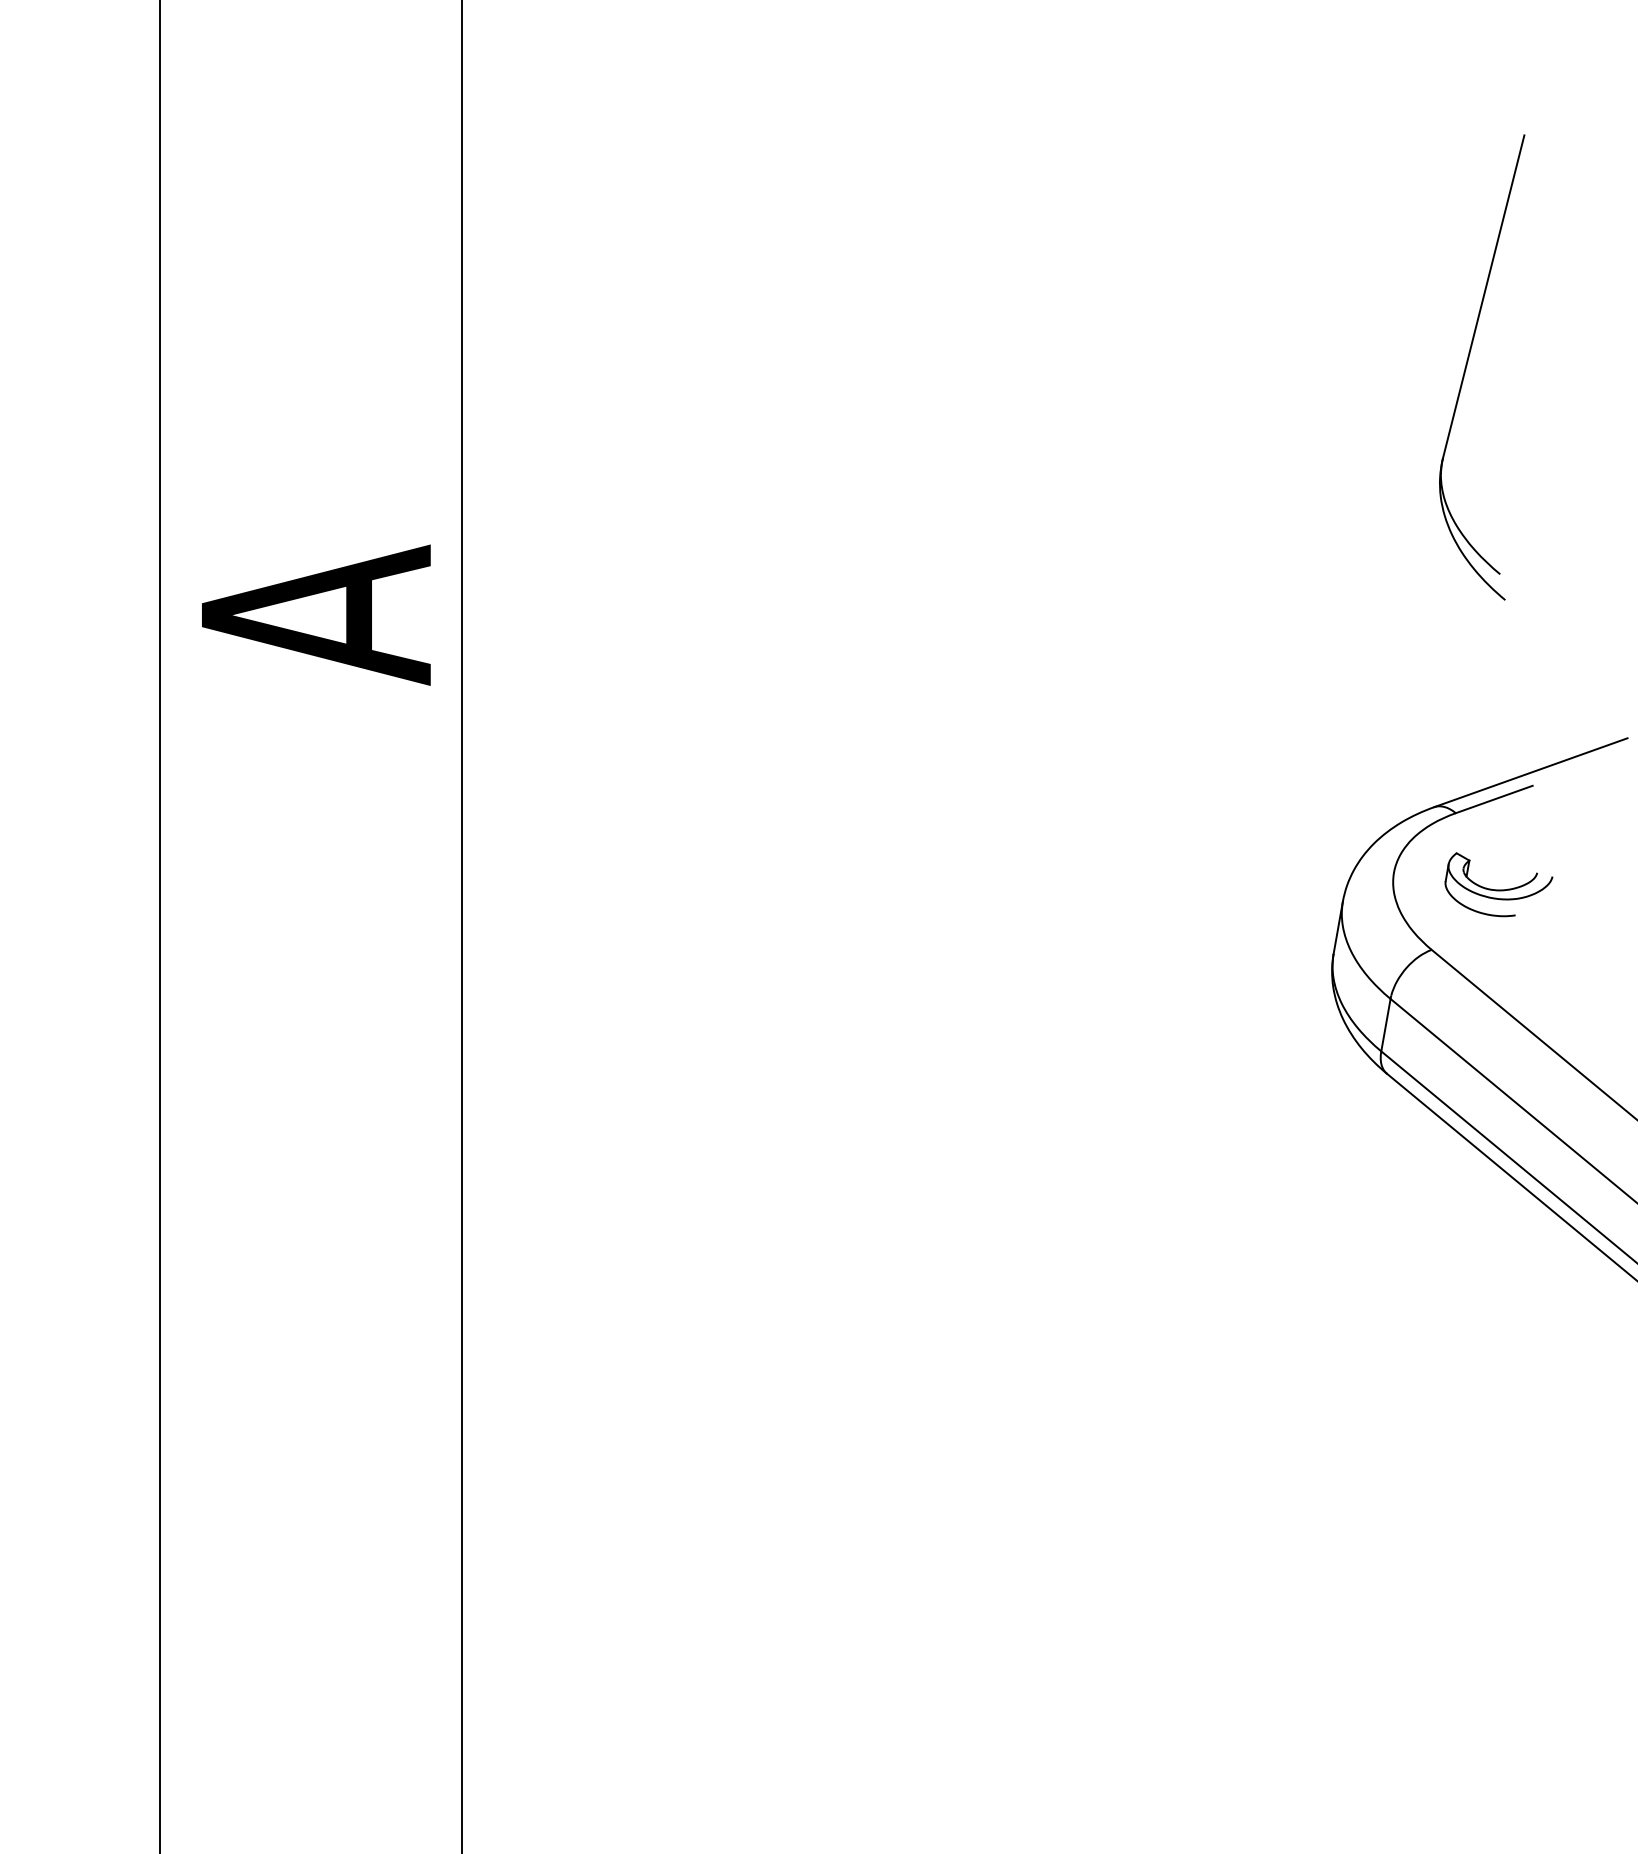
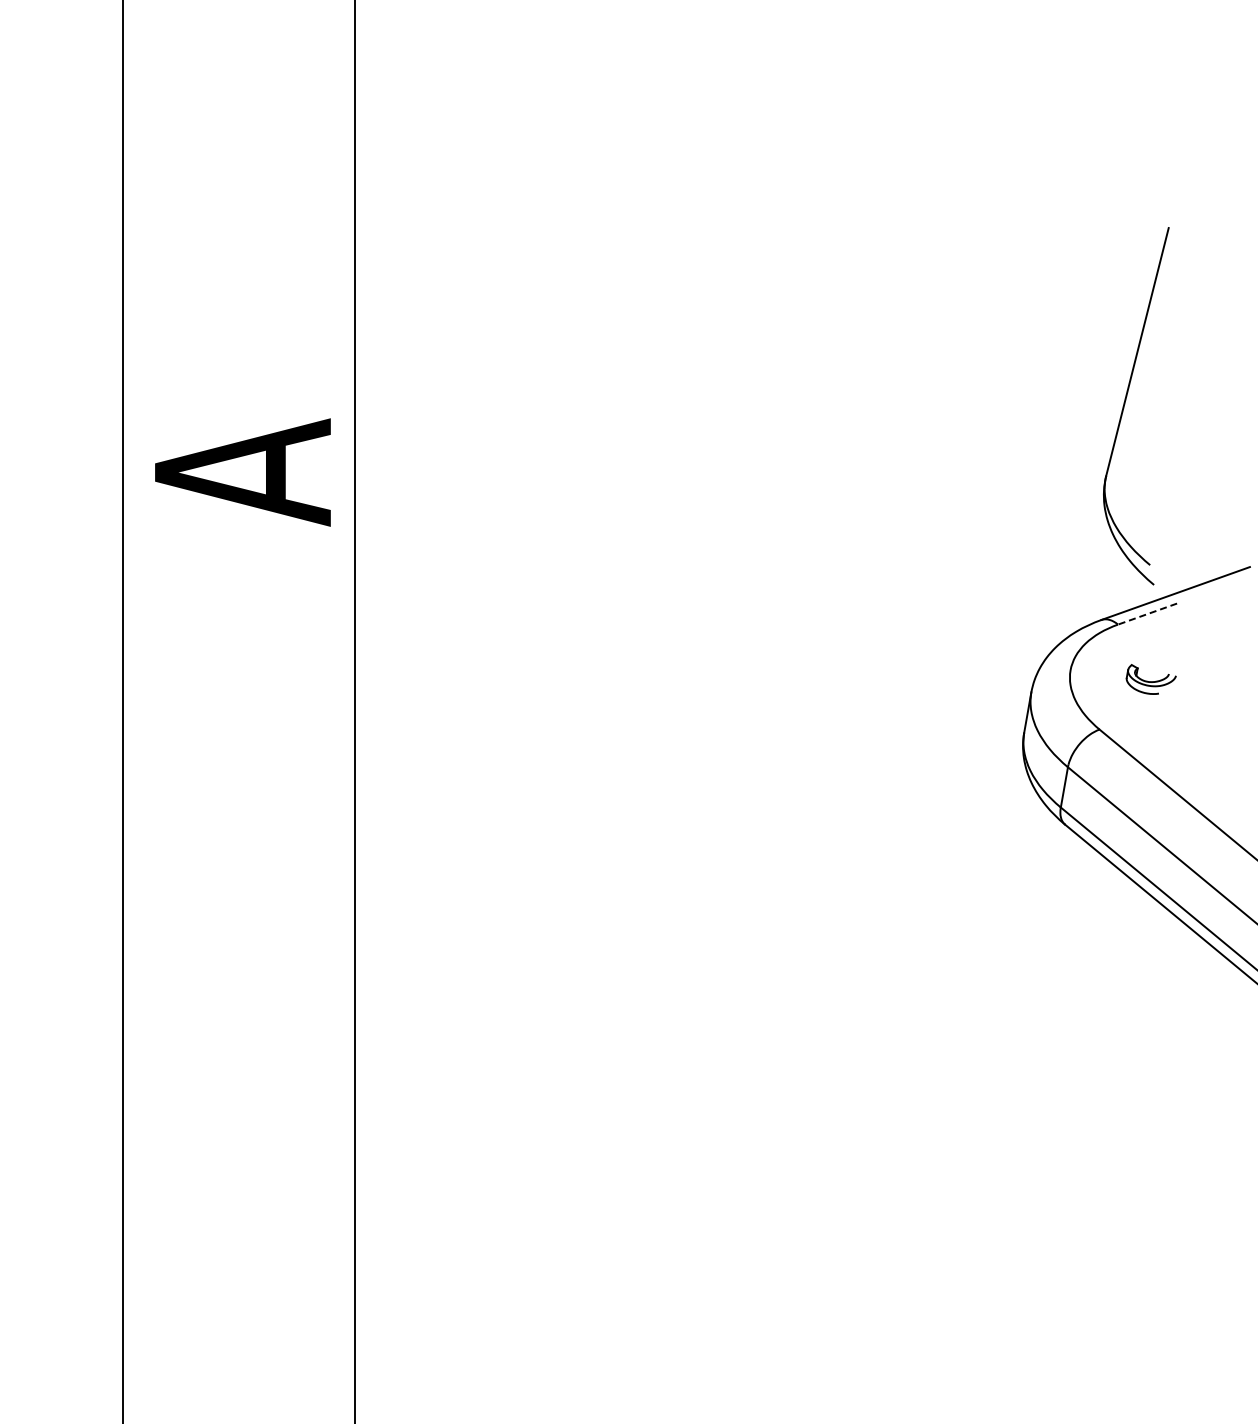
part: (1468, 365) -> (1125, 404), moved
line: (1494, 800) -> (1147, 614), solid -> dashed
part: (1499, 884) -> (1151, 679), size x0.6

